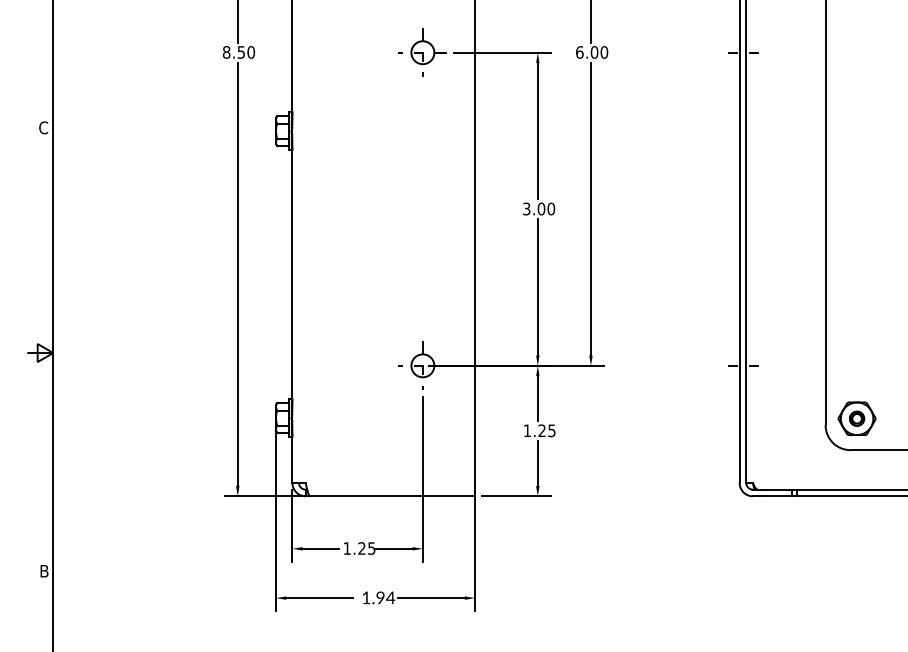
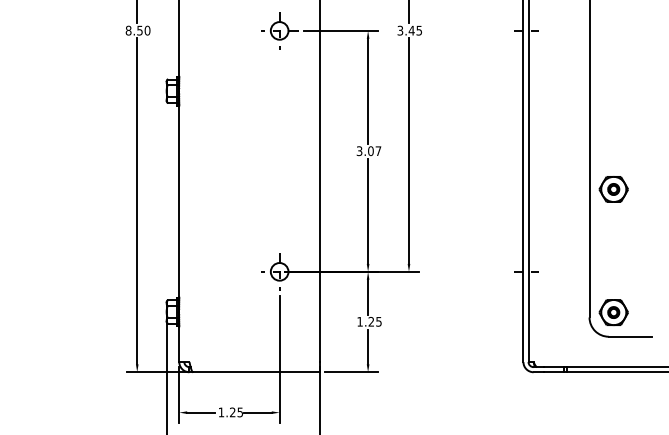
text: (592, 52) -> (410, 30), 6.00 -> 3.45
text: (551, 208) -> (378, 150), 3.00 -> 3.07
part: (856, 258) -> (613, 189), added

